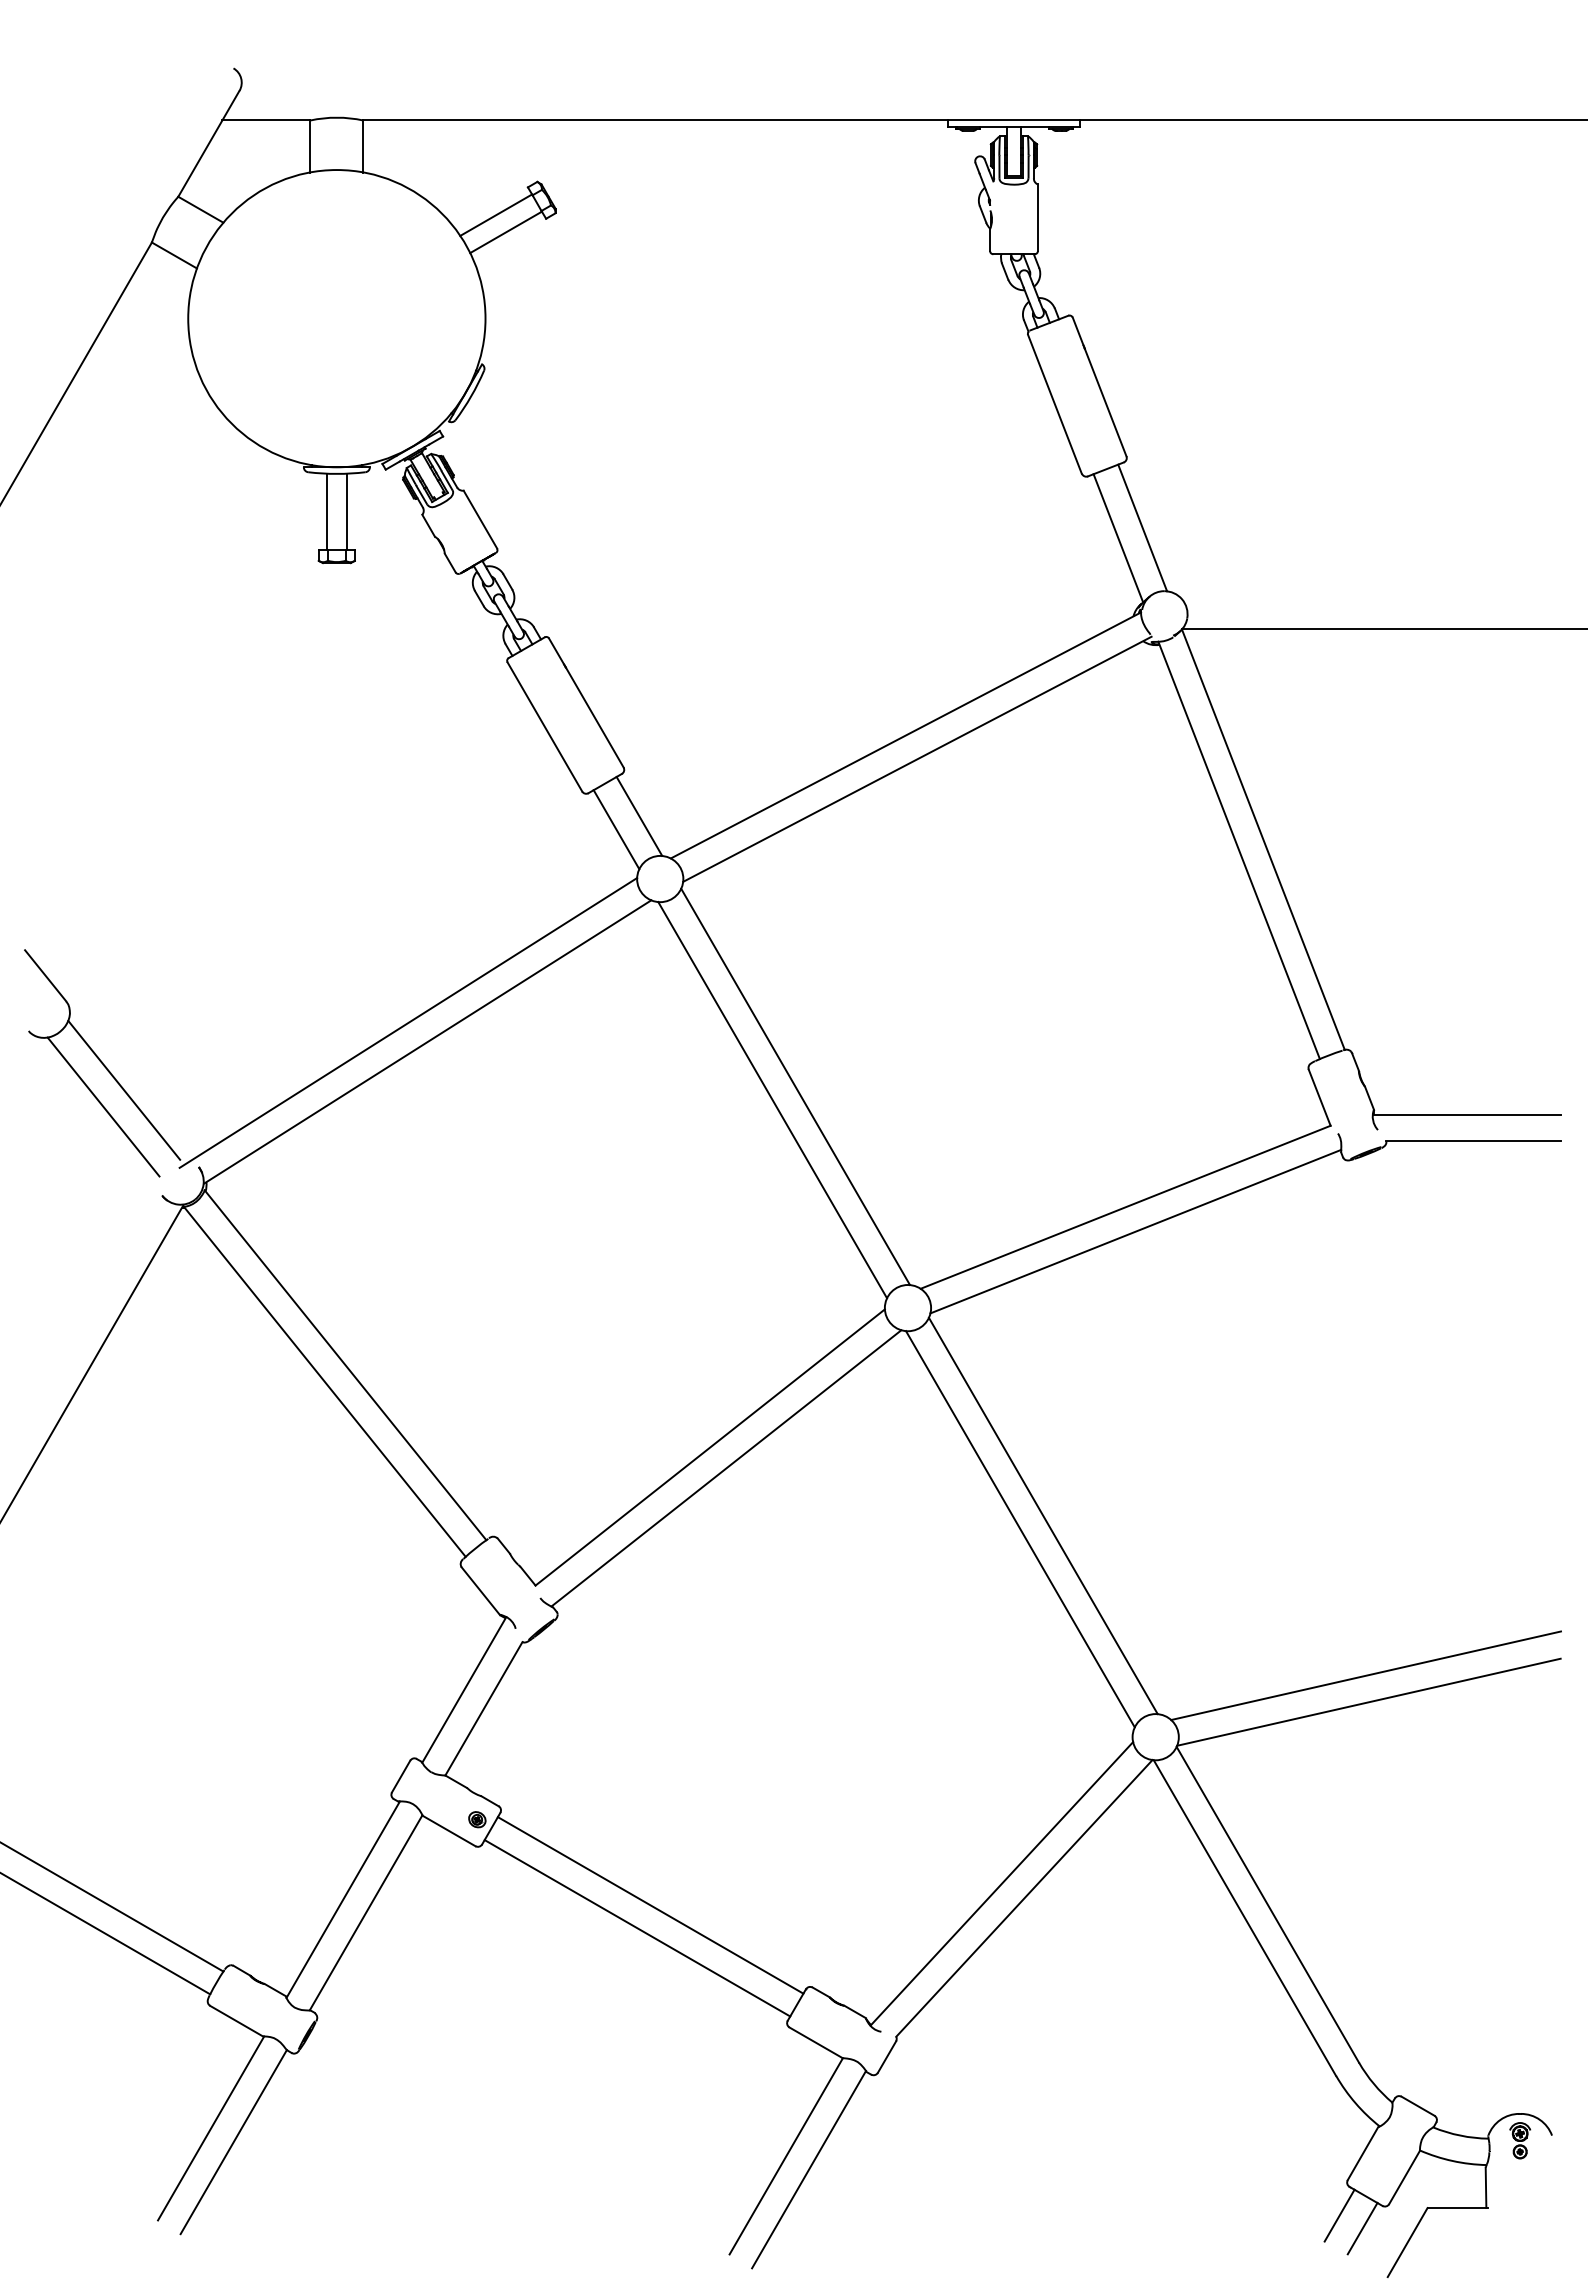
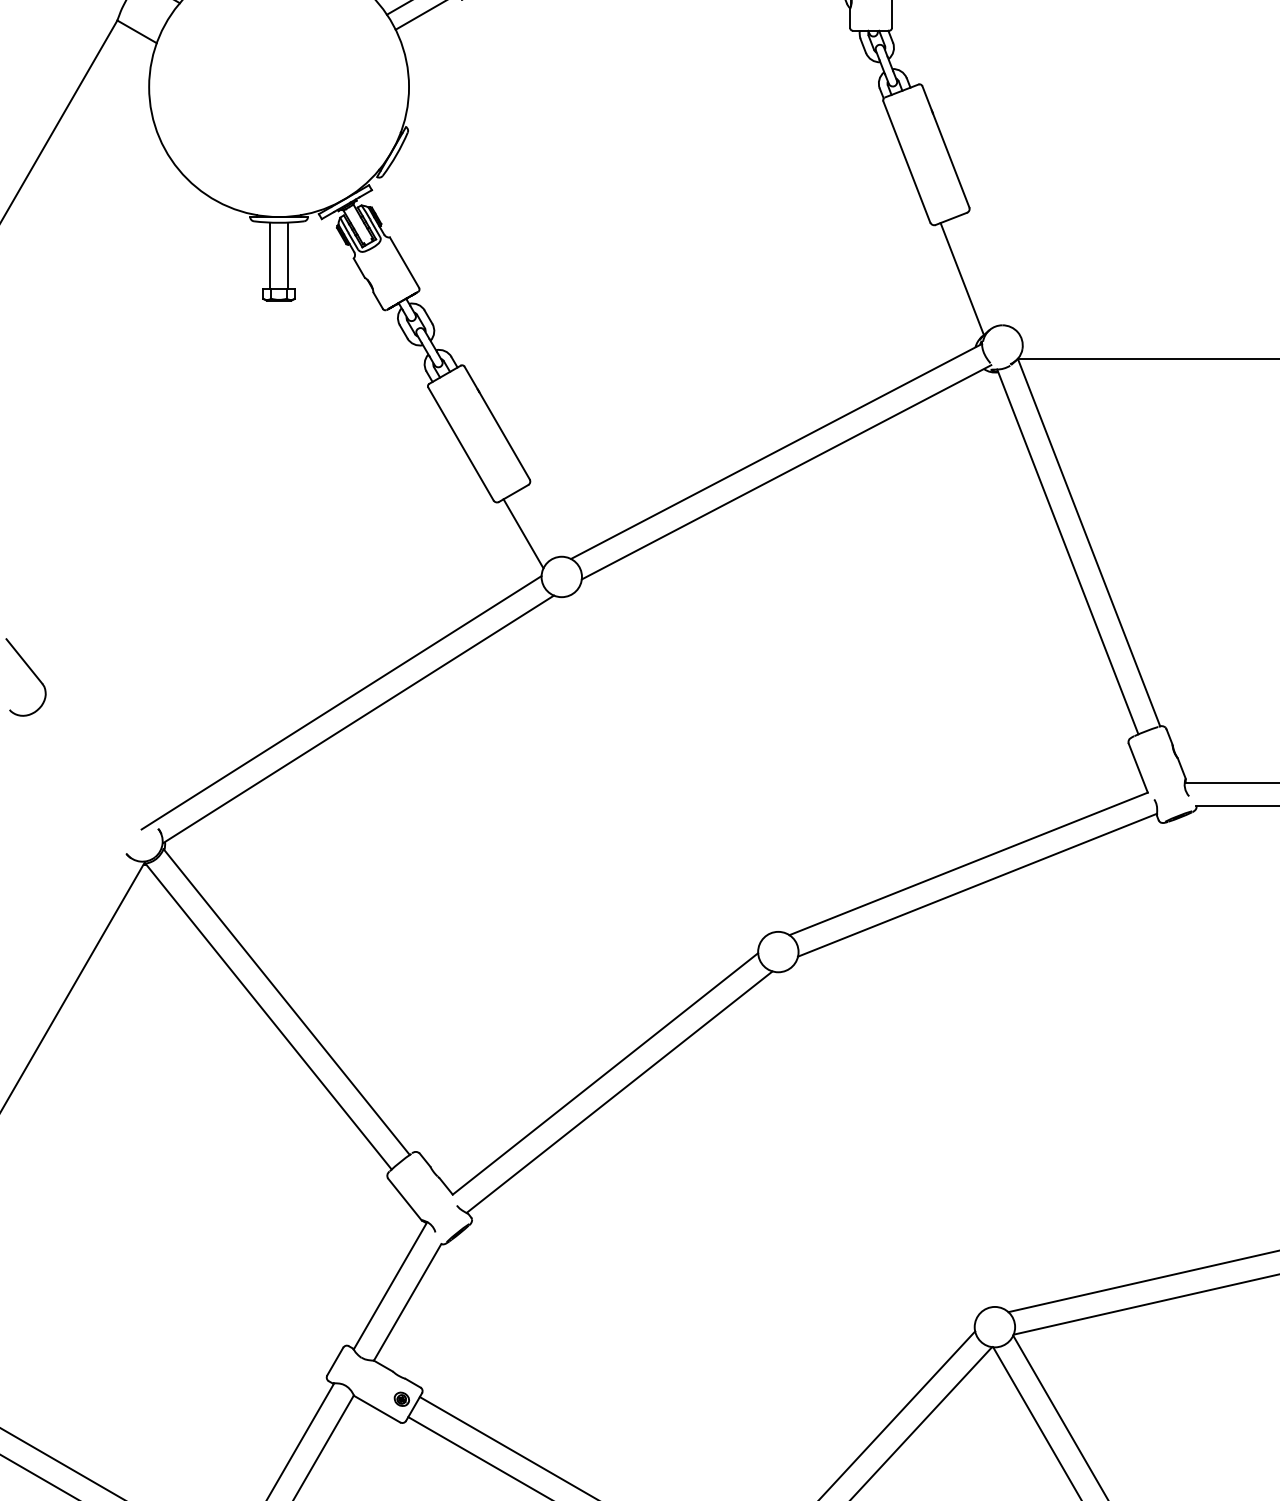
line: (1142, 527) -> (983, 269), removed
line: (639, 815) -> (543, 521), removed
line: (795, 1086) -> (680, 758), removed
line: (124, 1089) -> (93, 760), removed
line: (772, 1100) -> (659, 770), removed
line: (103, 1106) -> (75, 775), removed
line: (1042, 1515) -> (895, 1133), removed
line: (1020, 1529) -> (876, 1145), removed

